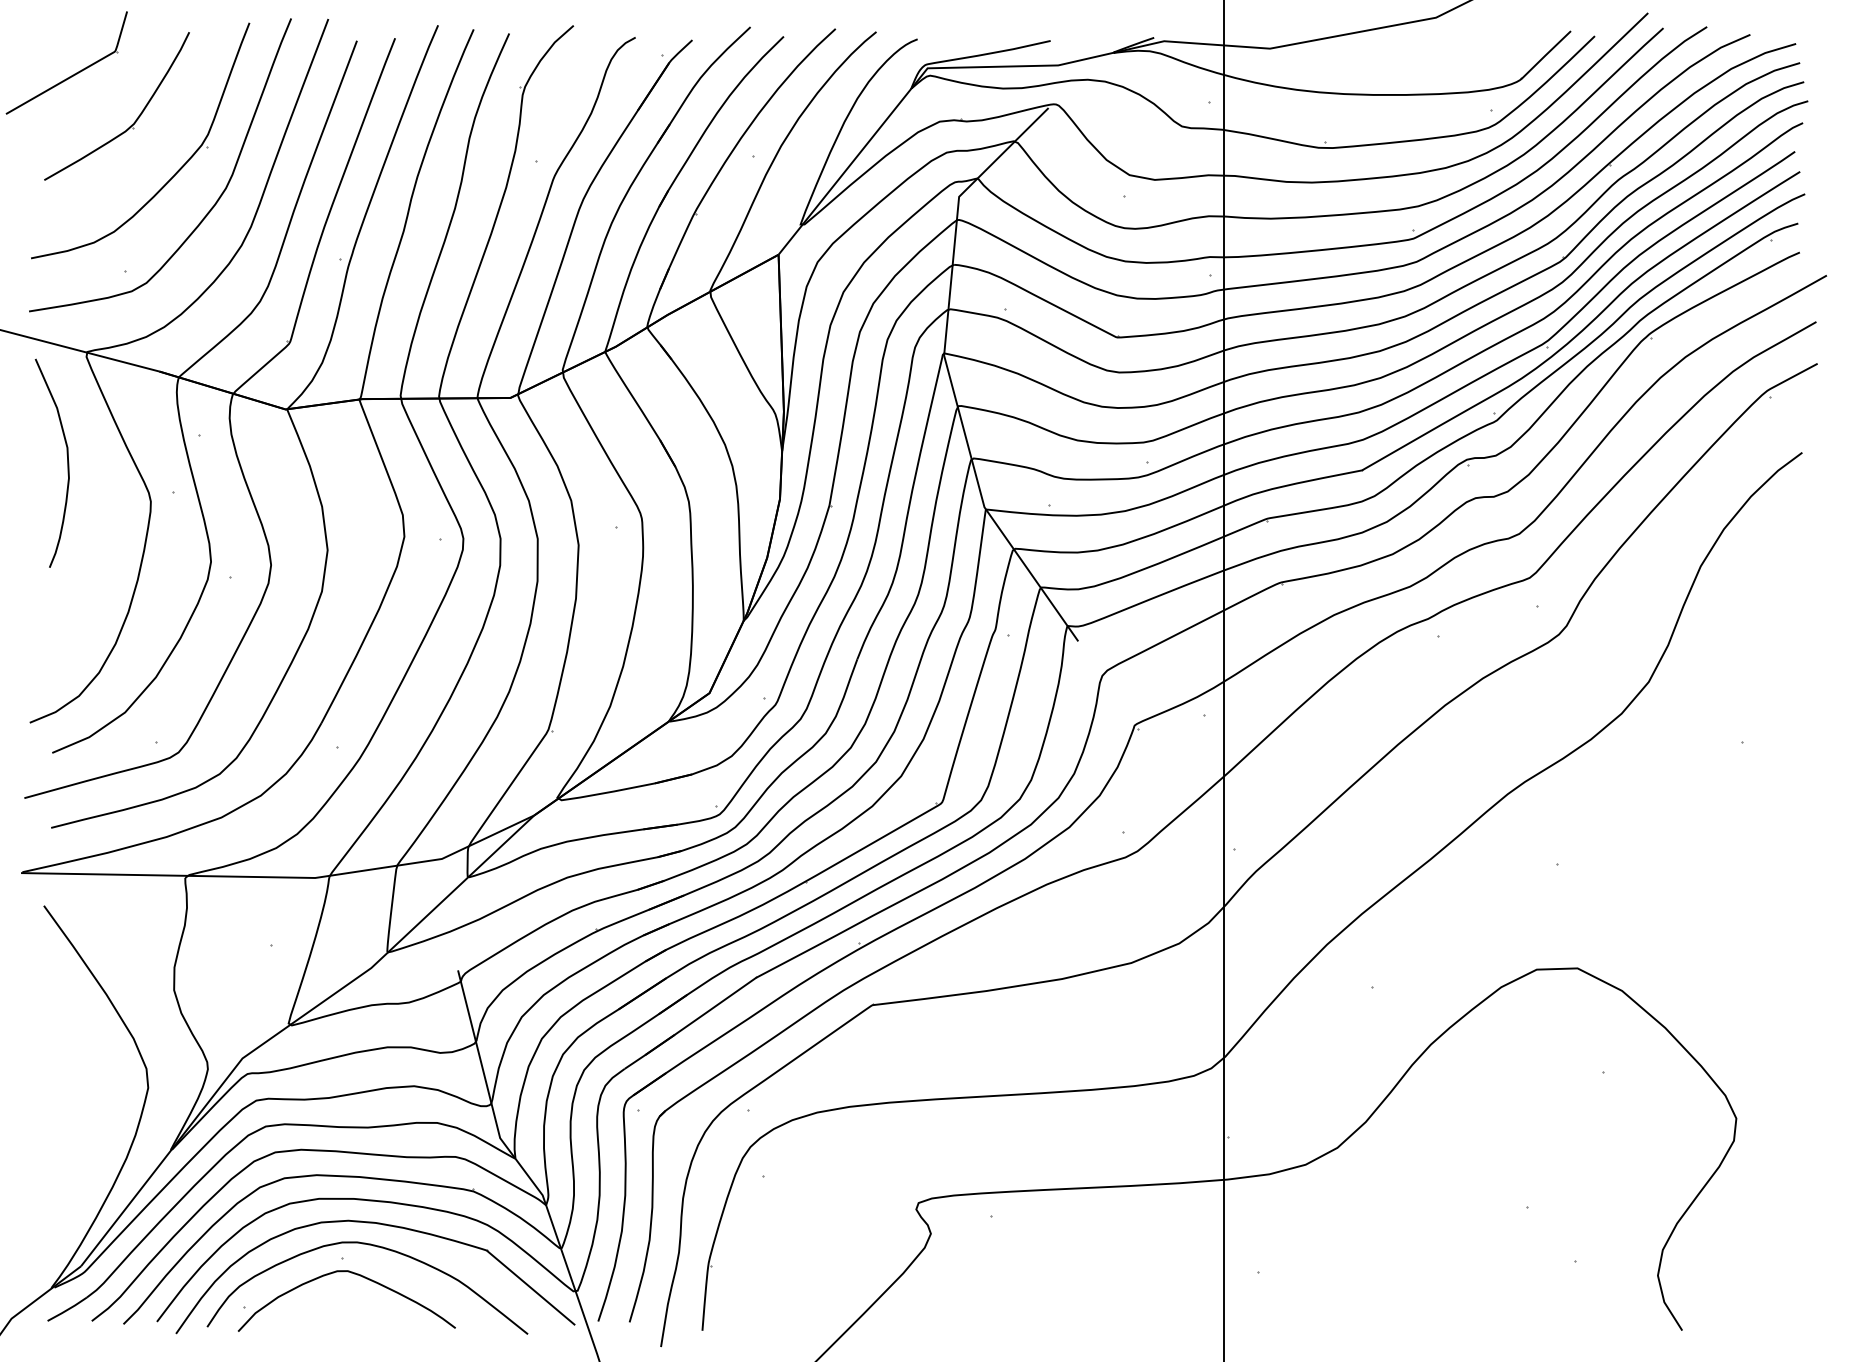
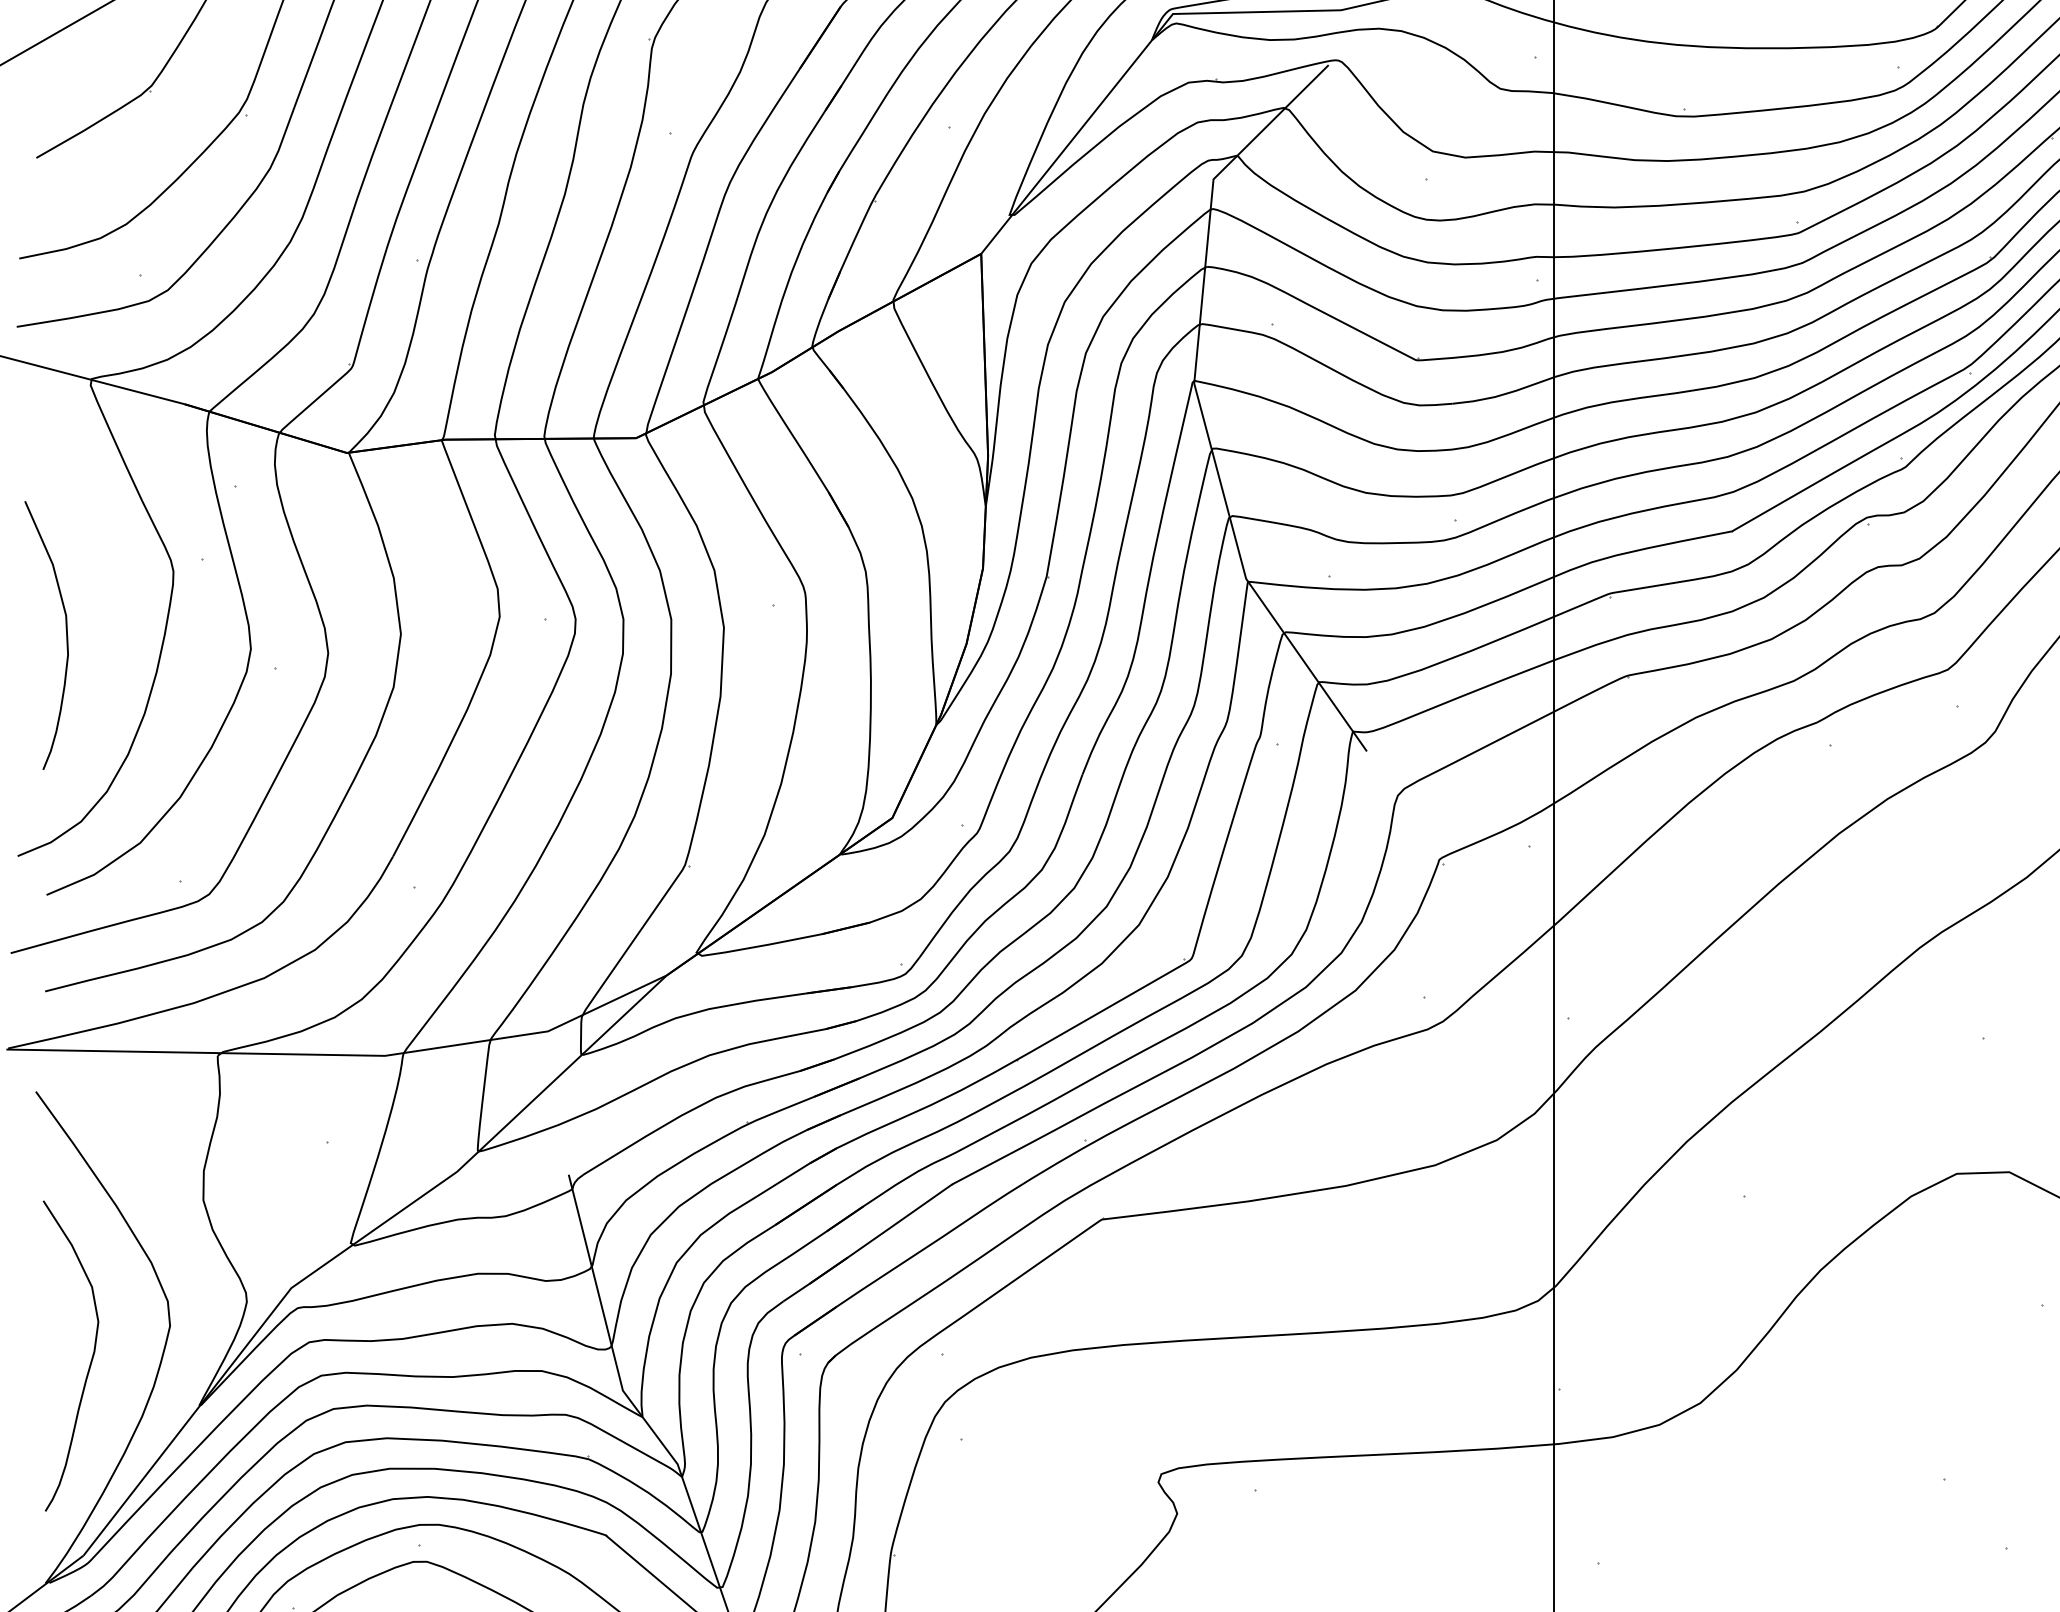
curve: (67, 462) -> (66, 634), moved
curve: (86, 1113) -> (90, 1358), added

